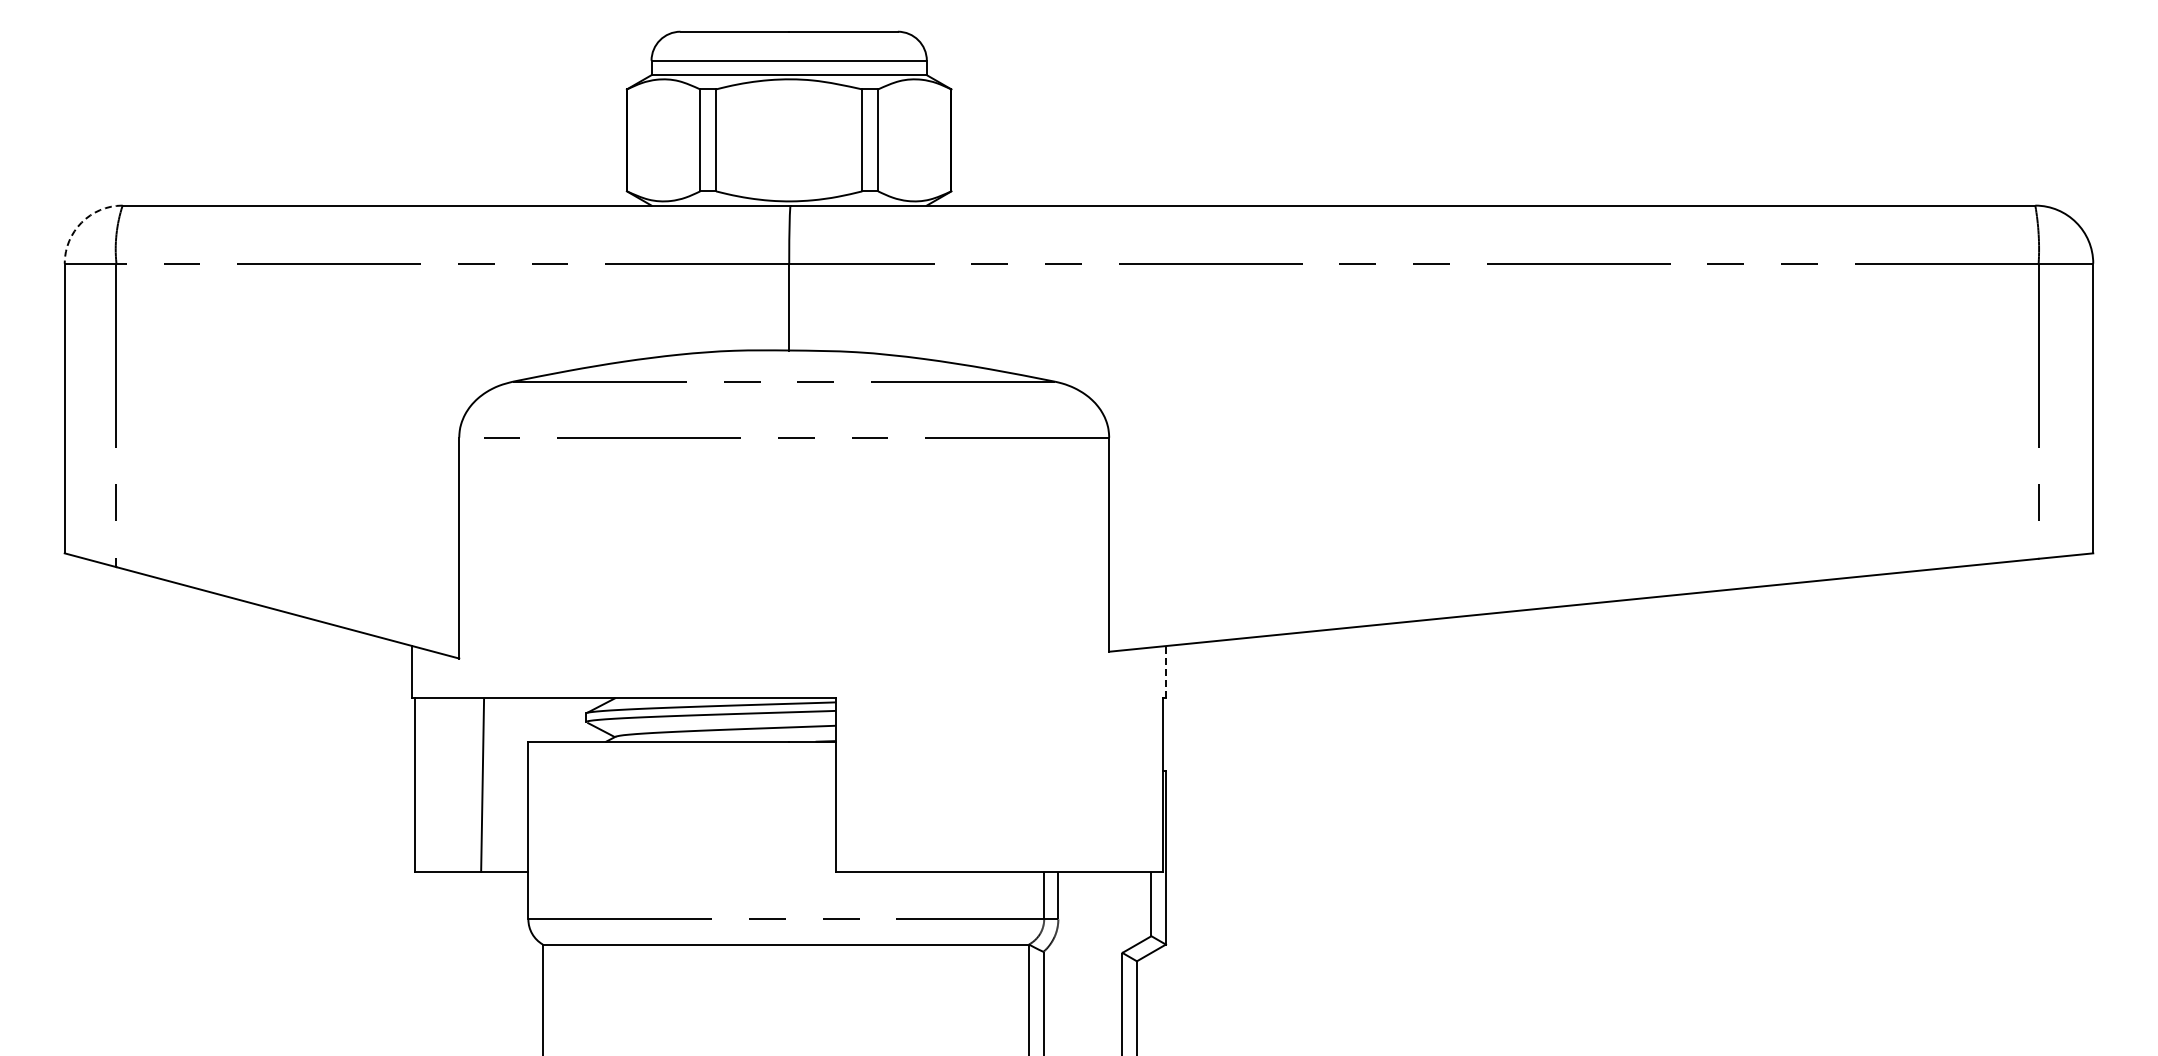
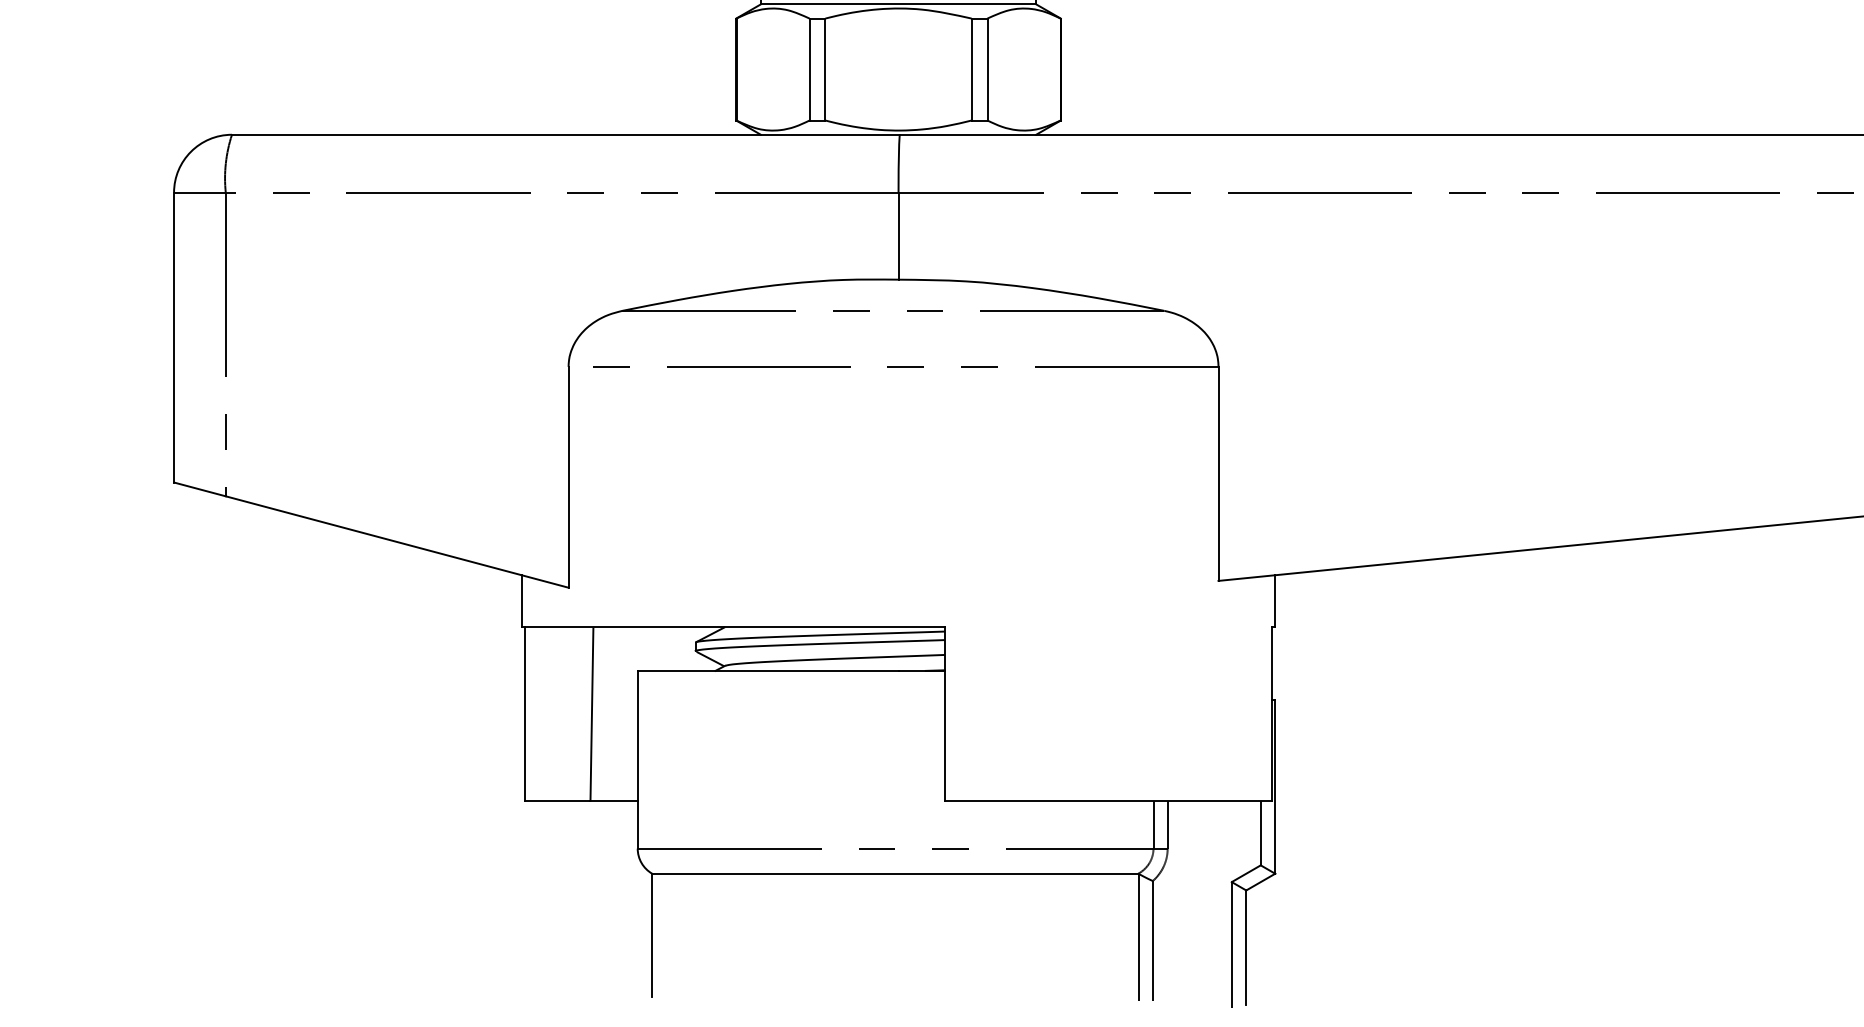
arc: (81, 222) -> (190, 151), dashed -> solid
line: (1165, 671) -> (1274, 600), dashed -> solid

